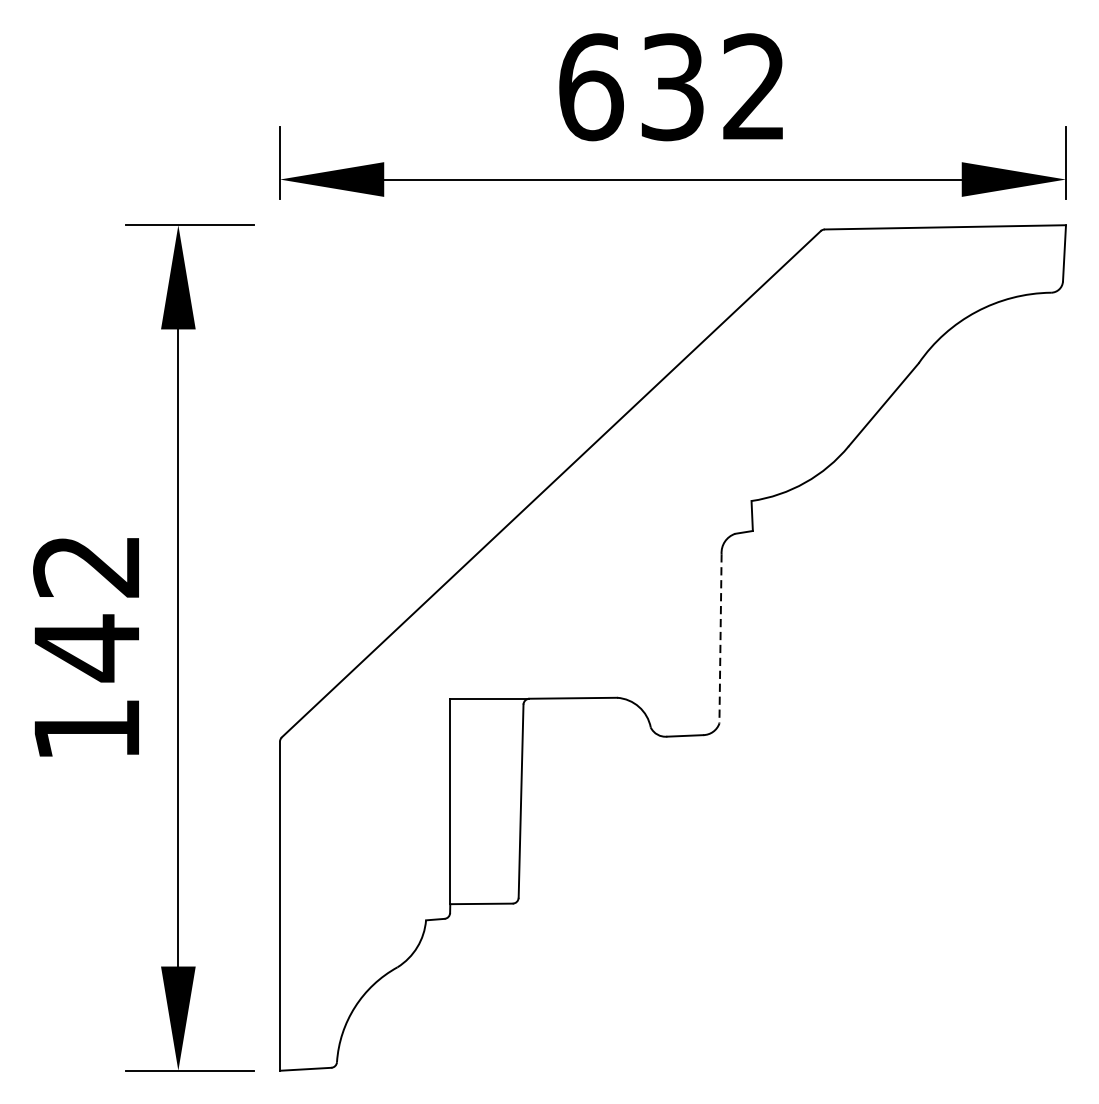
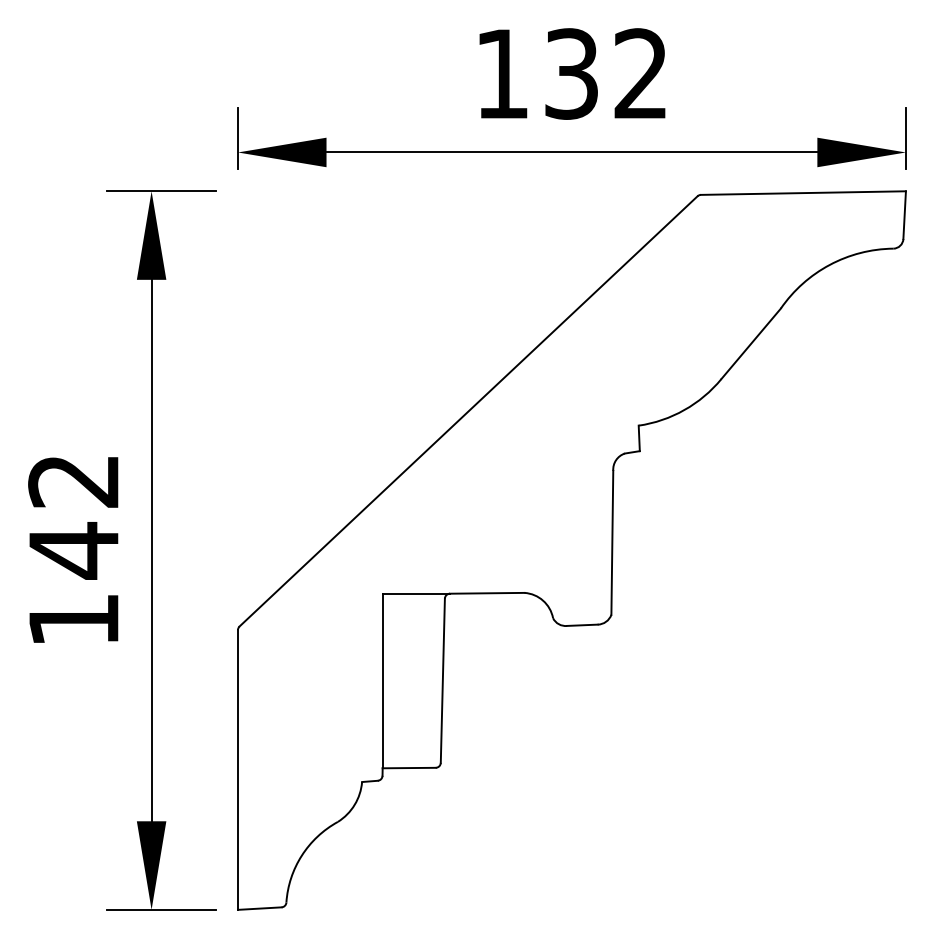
text: (591, 86) -> (502, 73), 632 -> 132
line: (720, 638) -> (612, 542), dashed -> solid

